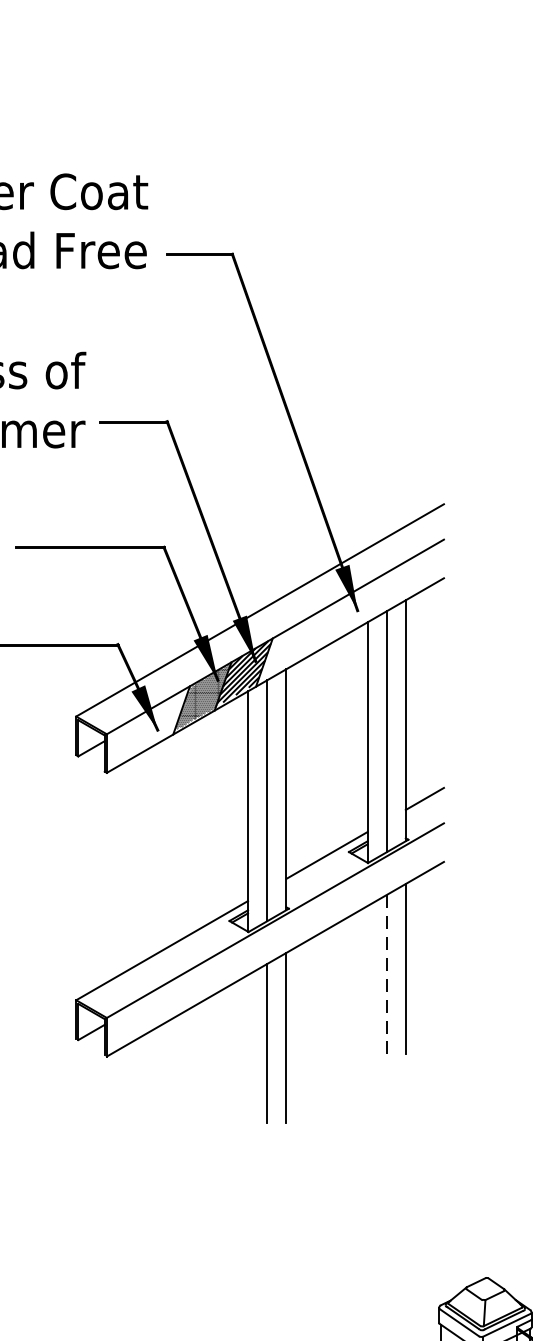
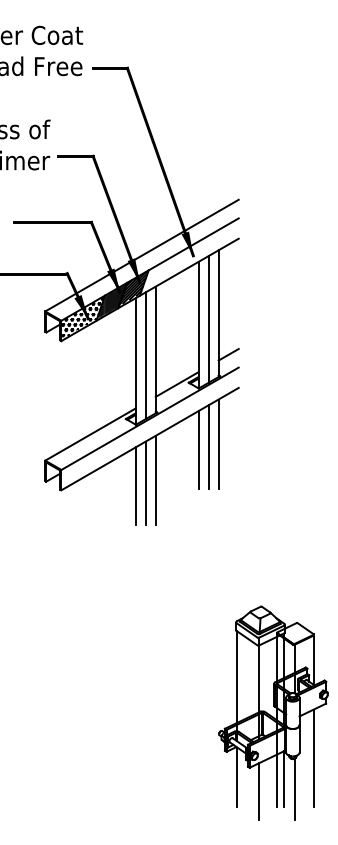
hatch: (146, 728) -> (82, 317), added
line: (386, 975) -> (208, 447), dashed -> solid
line: (367, 979) -> (198, 449), added
line: (247, 1049) -> (135, 486), added

